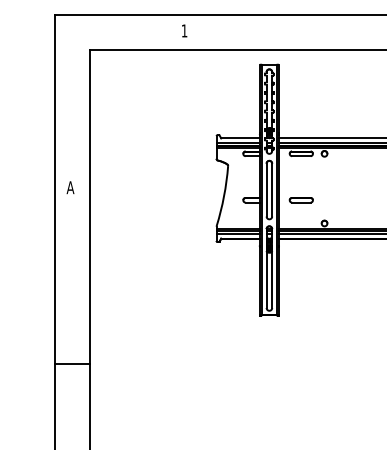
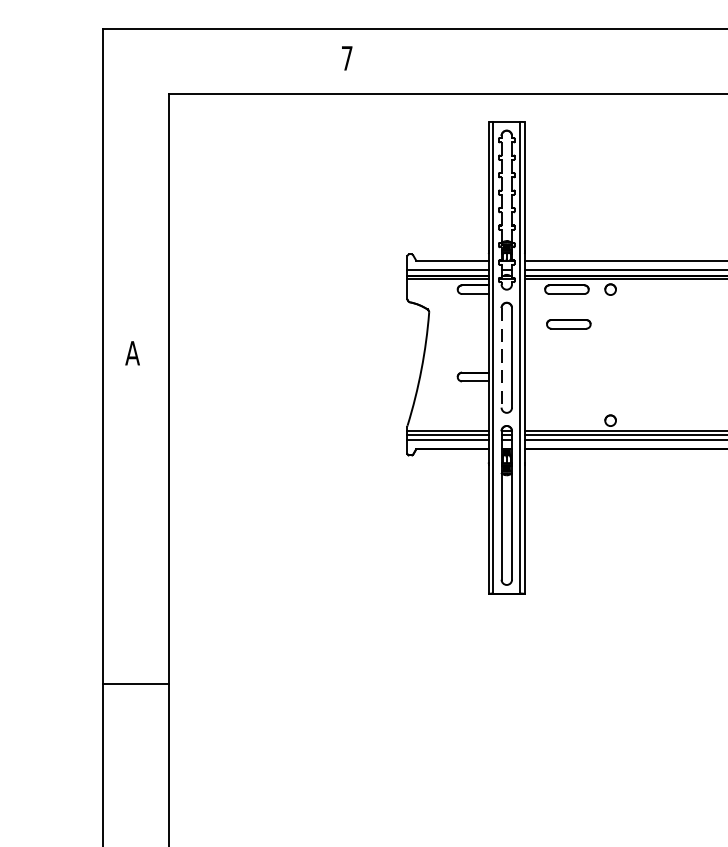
text: (184, 30) -> (347, 57), 1 -> 7
line: (266, 190) -> (501, 358), solid -> dashed
part: (300, 200) -> (567, 324), moved

